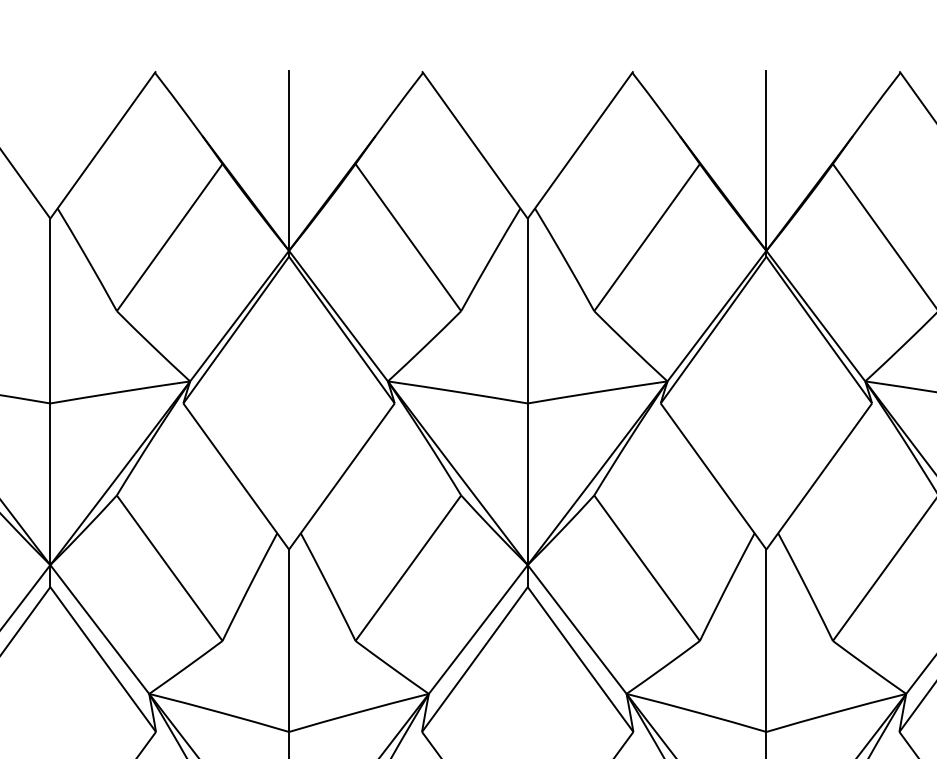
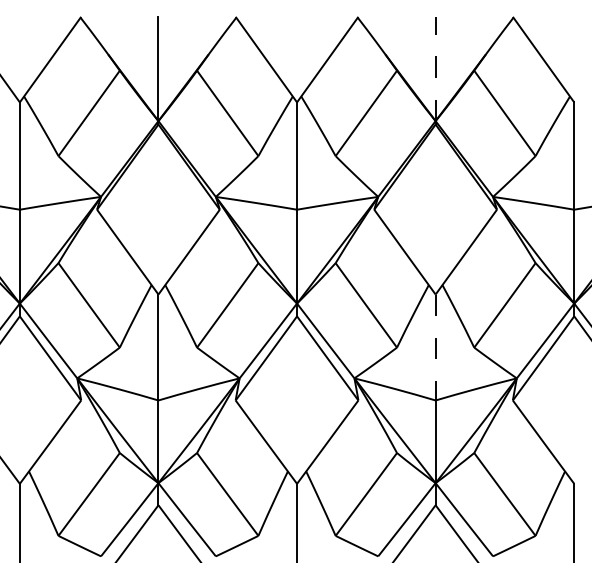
line: (766, 160) -> (435, 68), solid -> dashed
line: (766, 640) -> (435, 347), solid -> dashed

